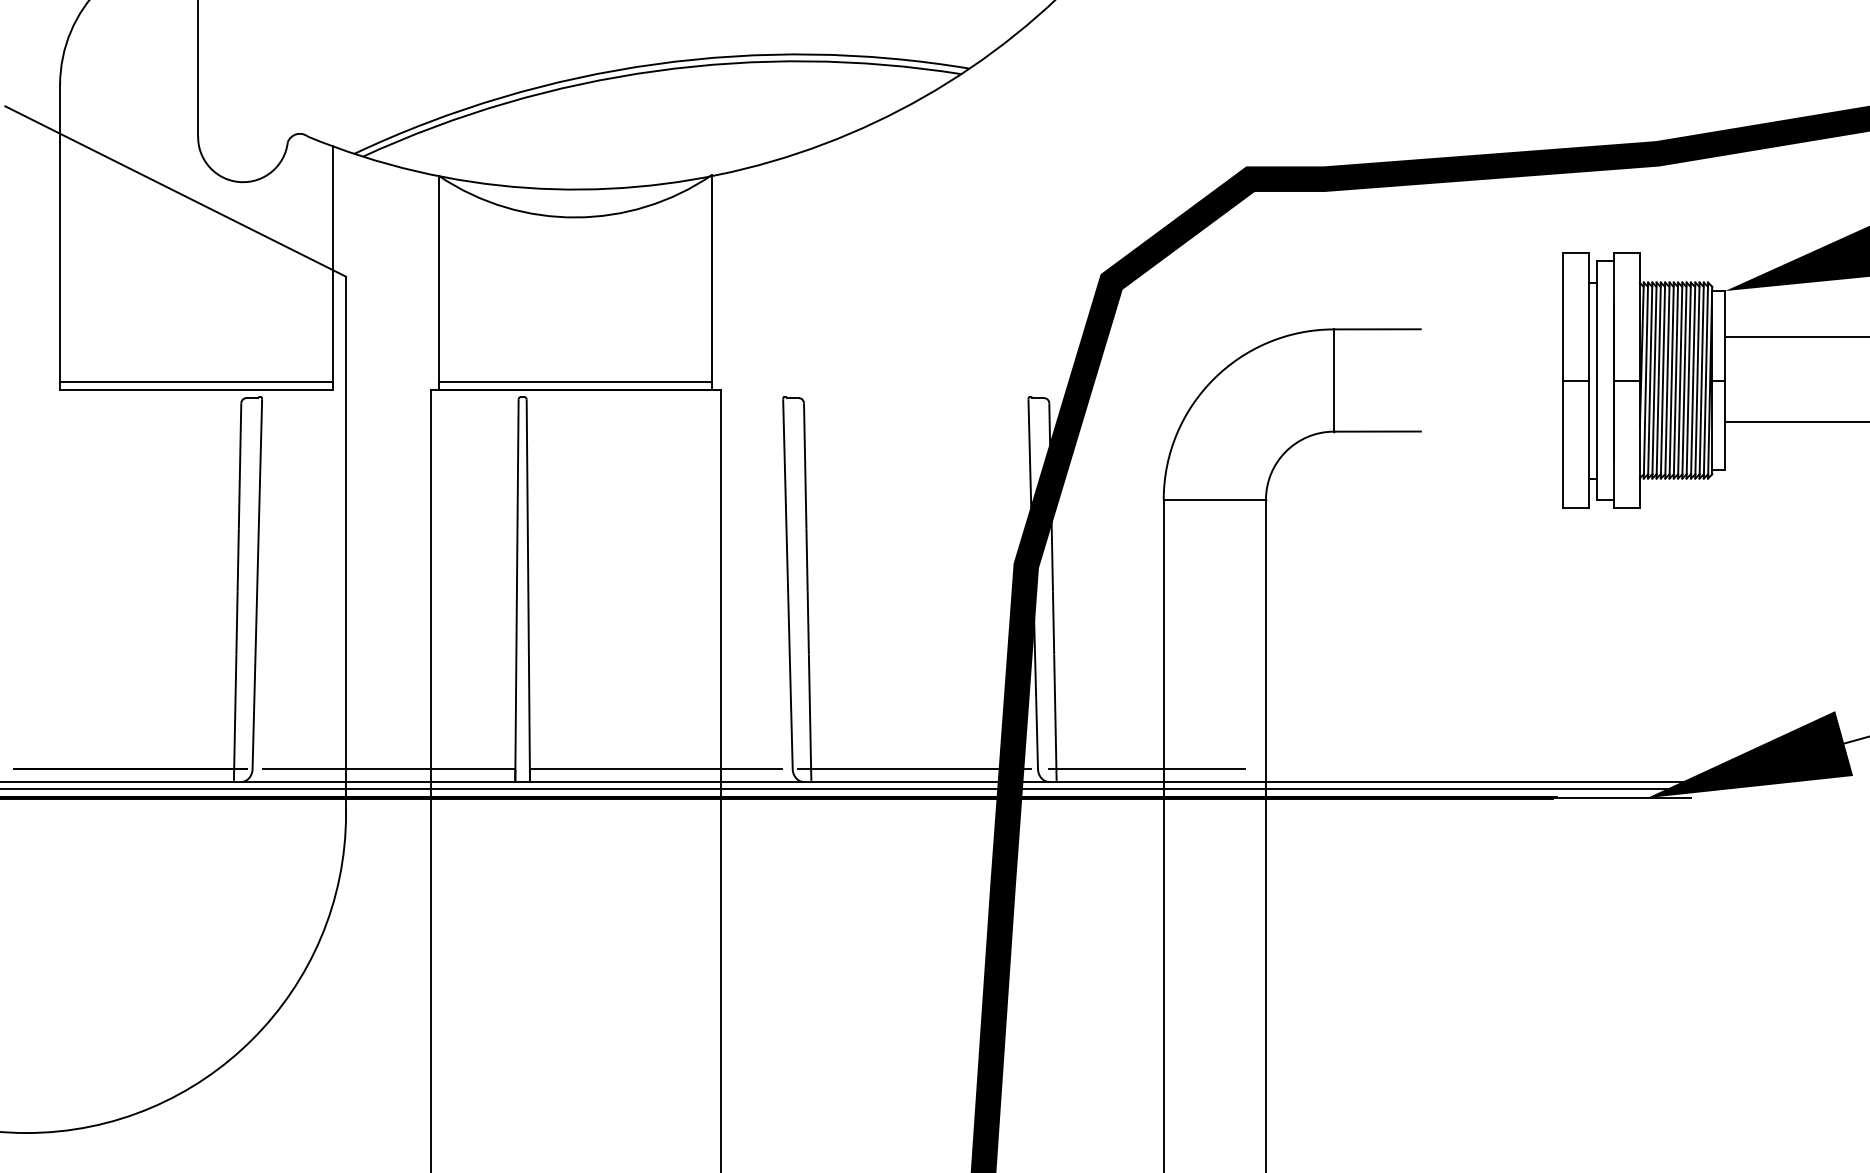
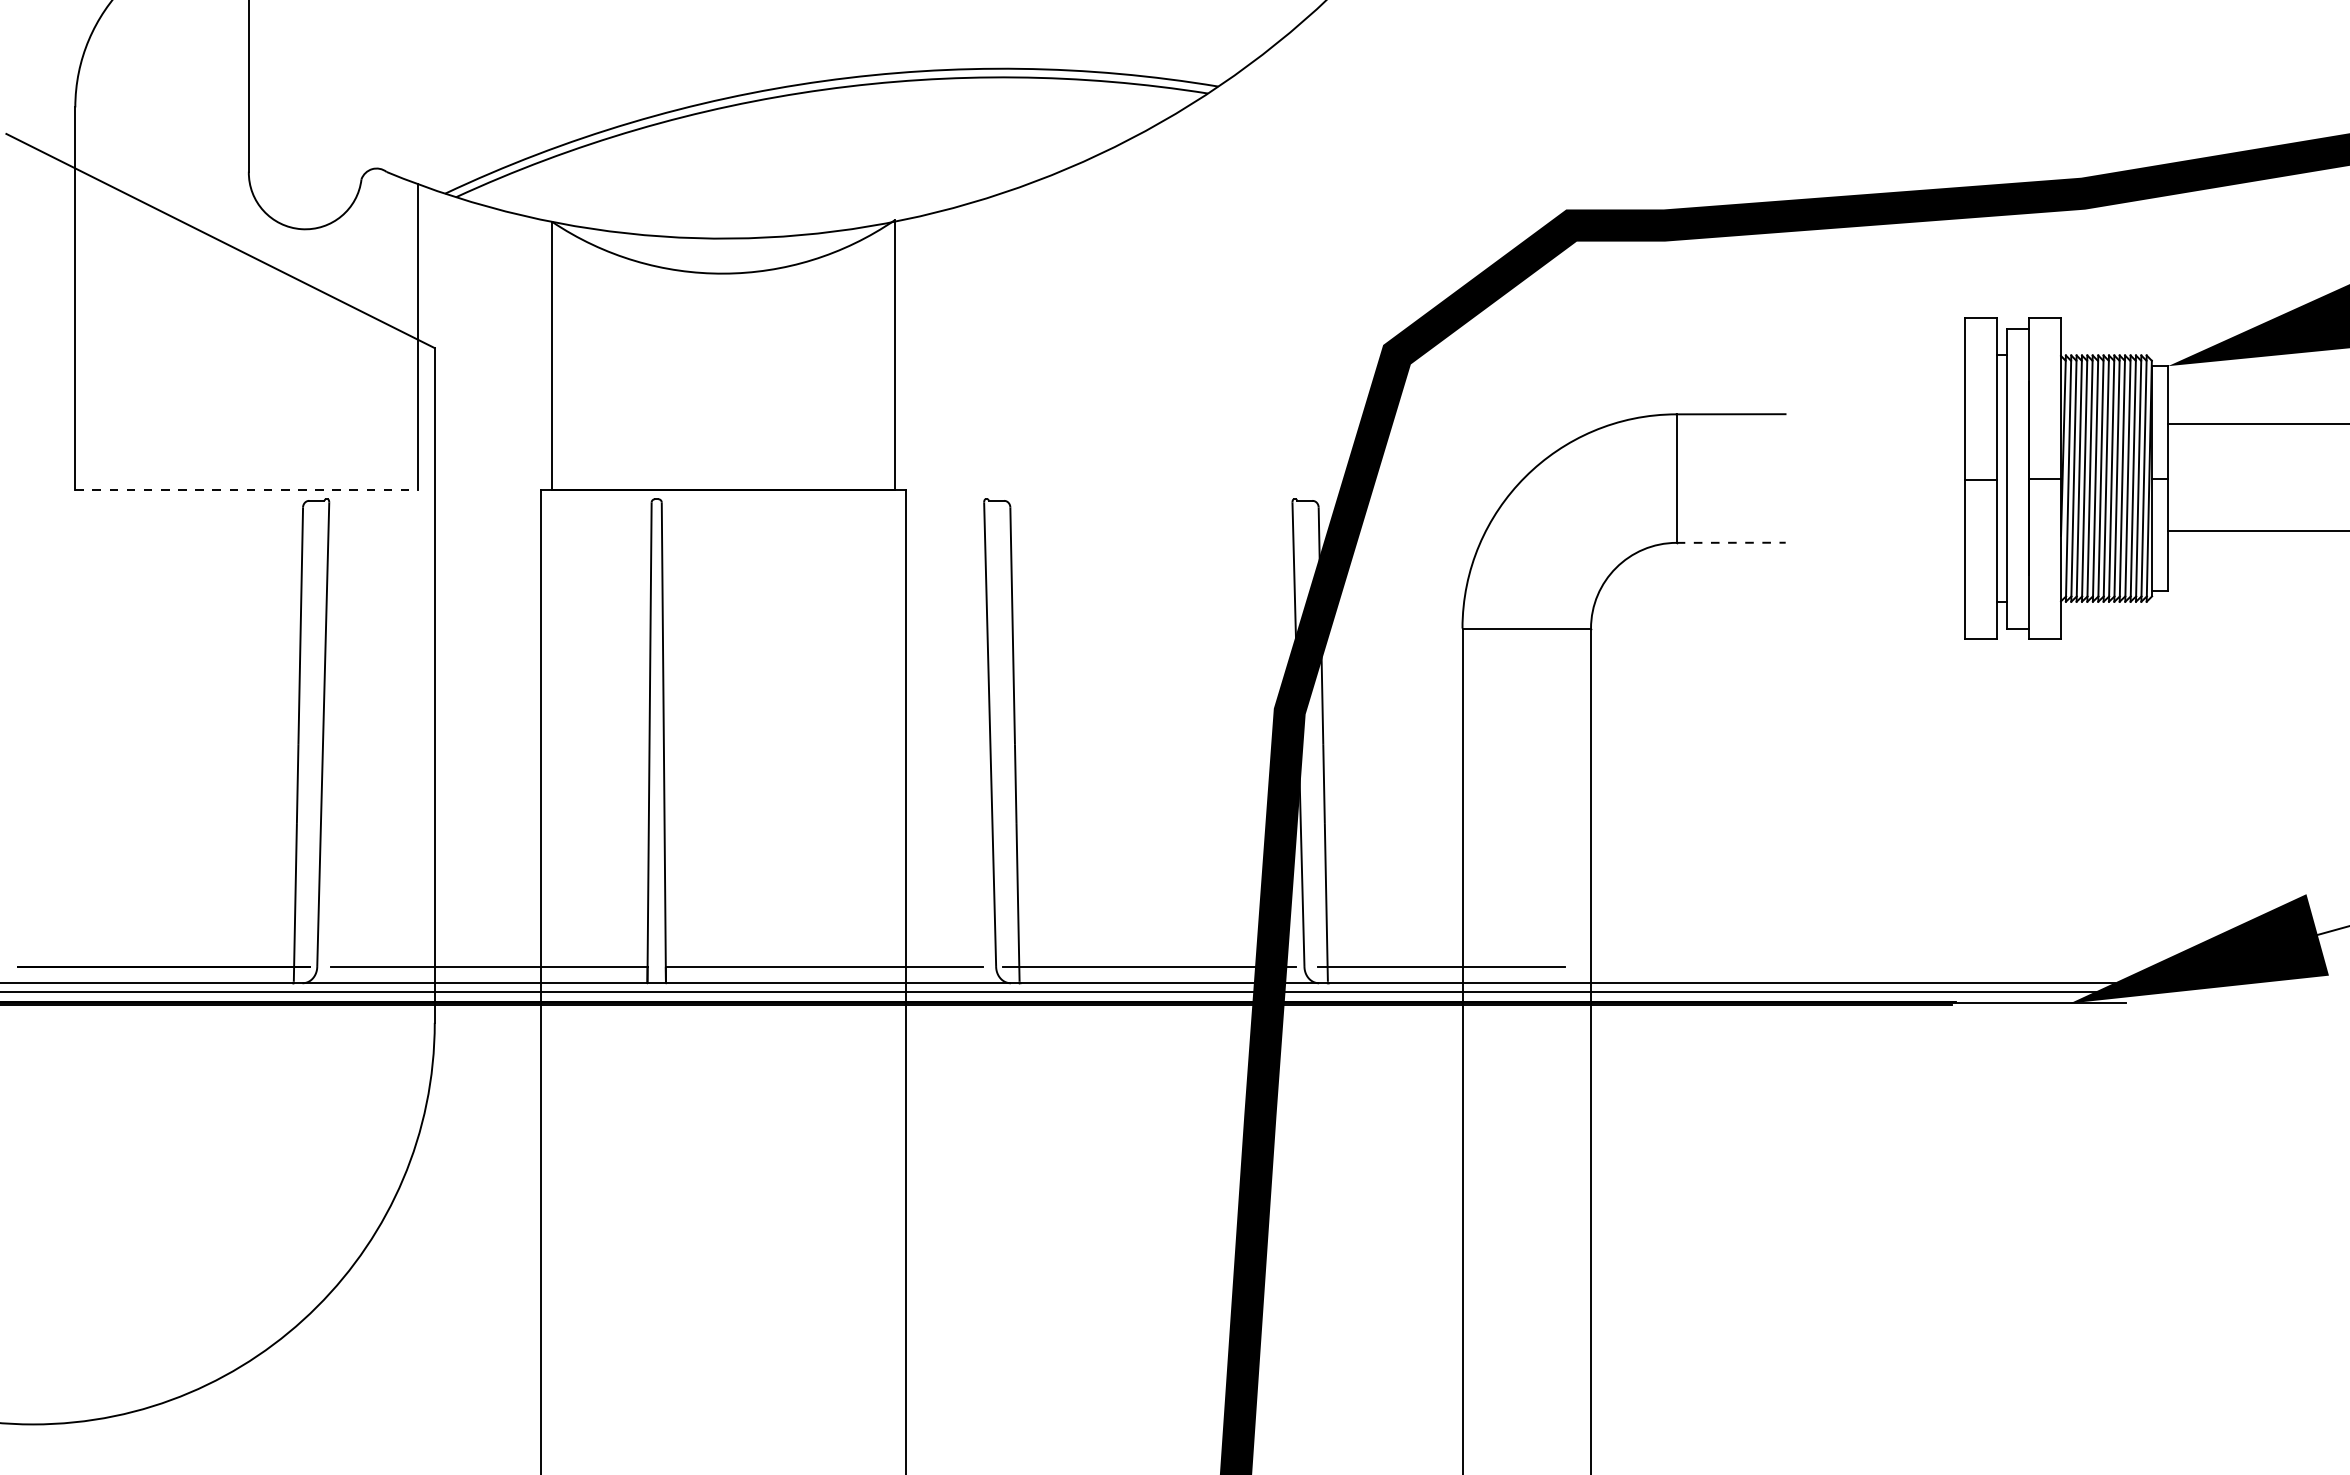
line: (196, 382) -> (246, 480), removed
line: (575, 382) -> (723, 480), removed
line: (197, 389) -> (247, 490), solid -> dashed
line: (1377, 431) -> (1731, 542), solid -> dashed

